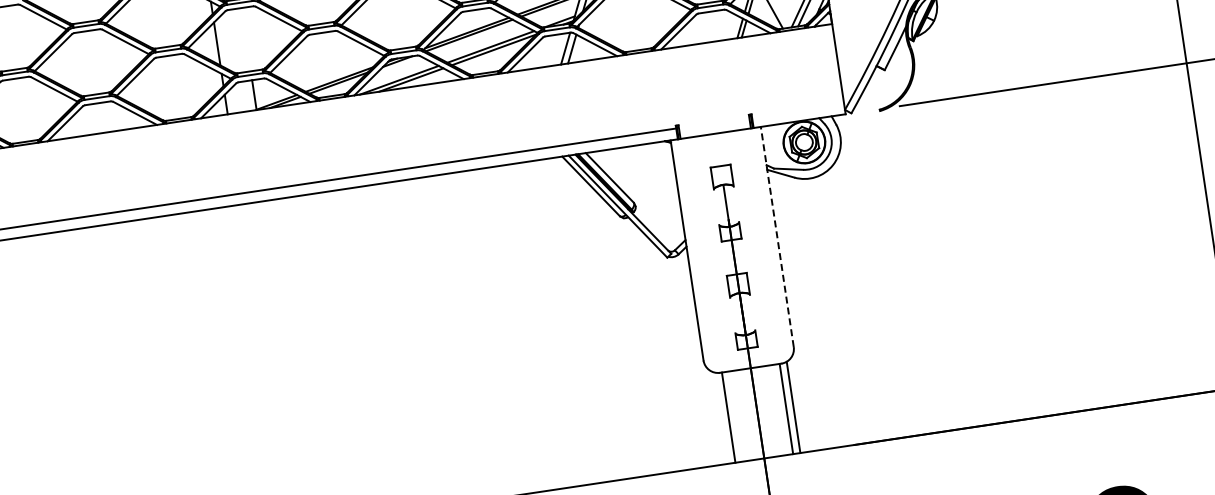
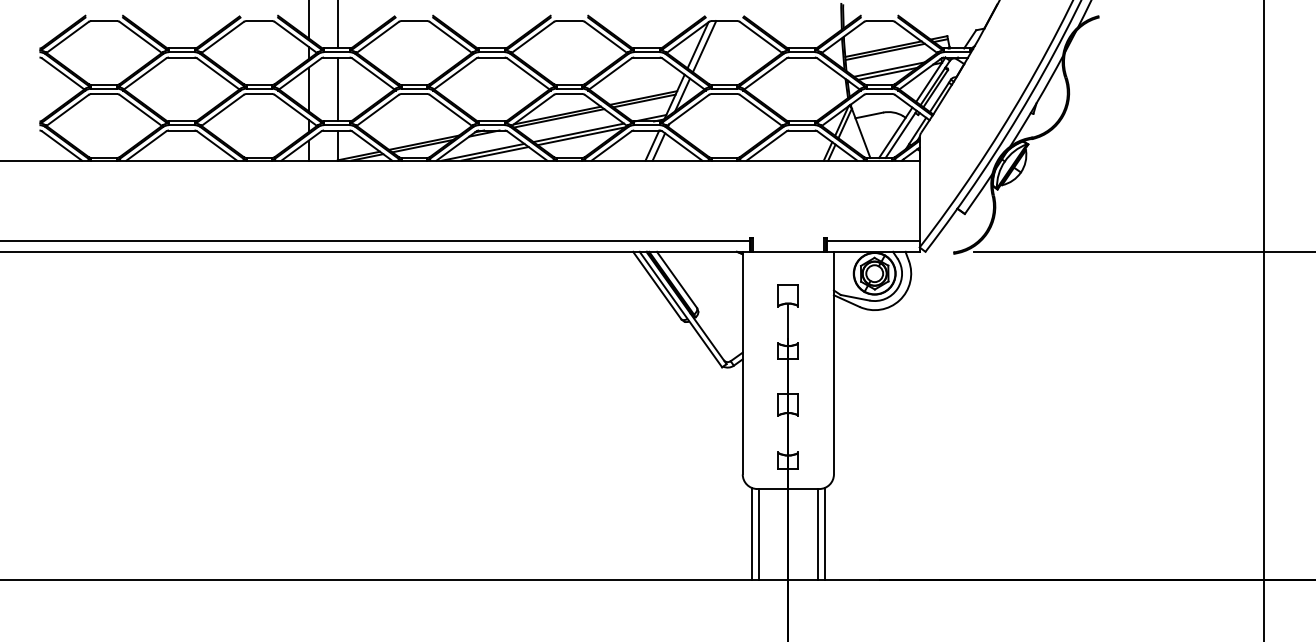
line: (245, 39) -> (337, 89), added
line: (797, 110) -> (872, 240), added
line: (776, 236) -> (833, 362), dashed -> solid
line: (720, 417) -> (751, 533), added

